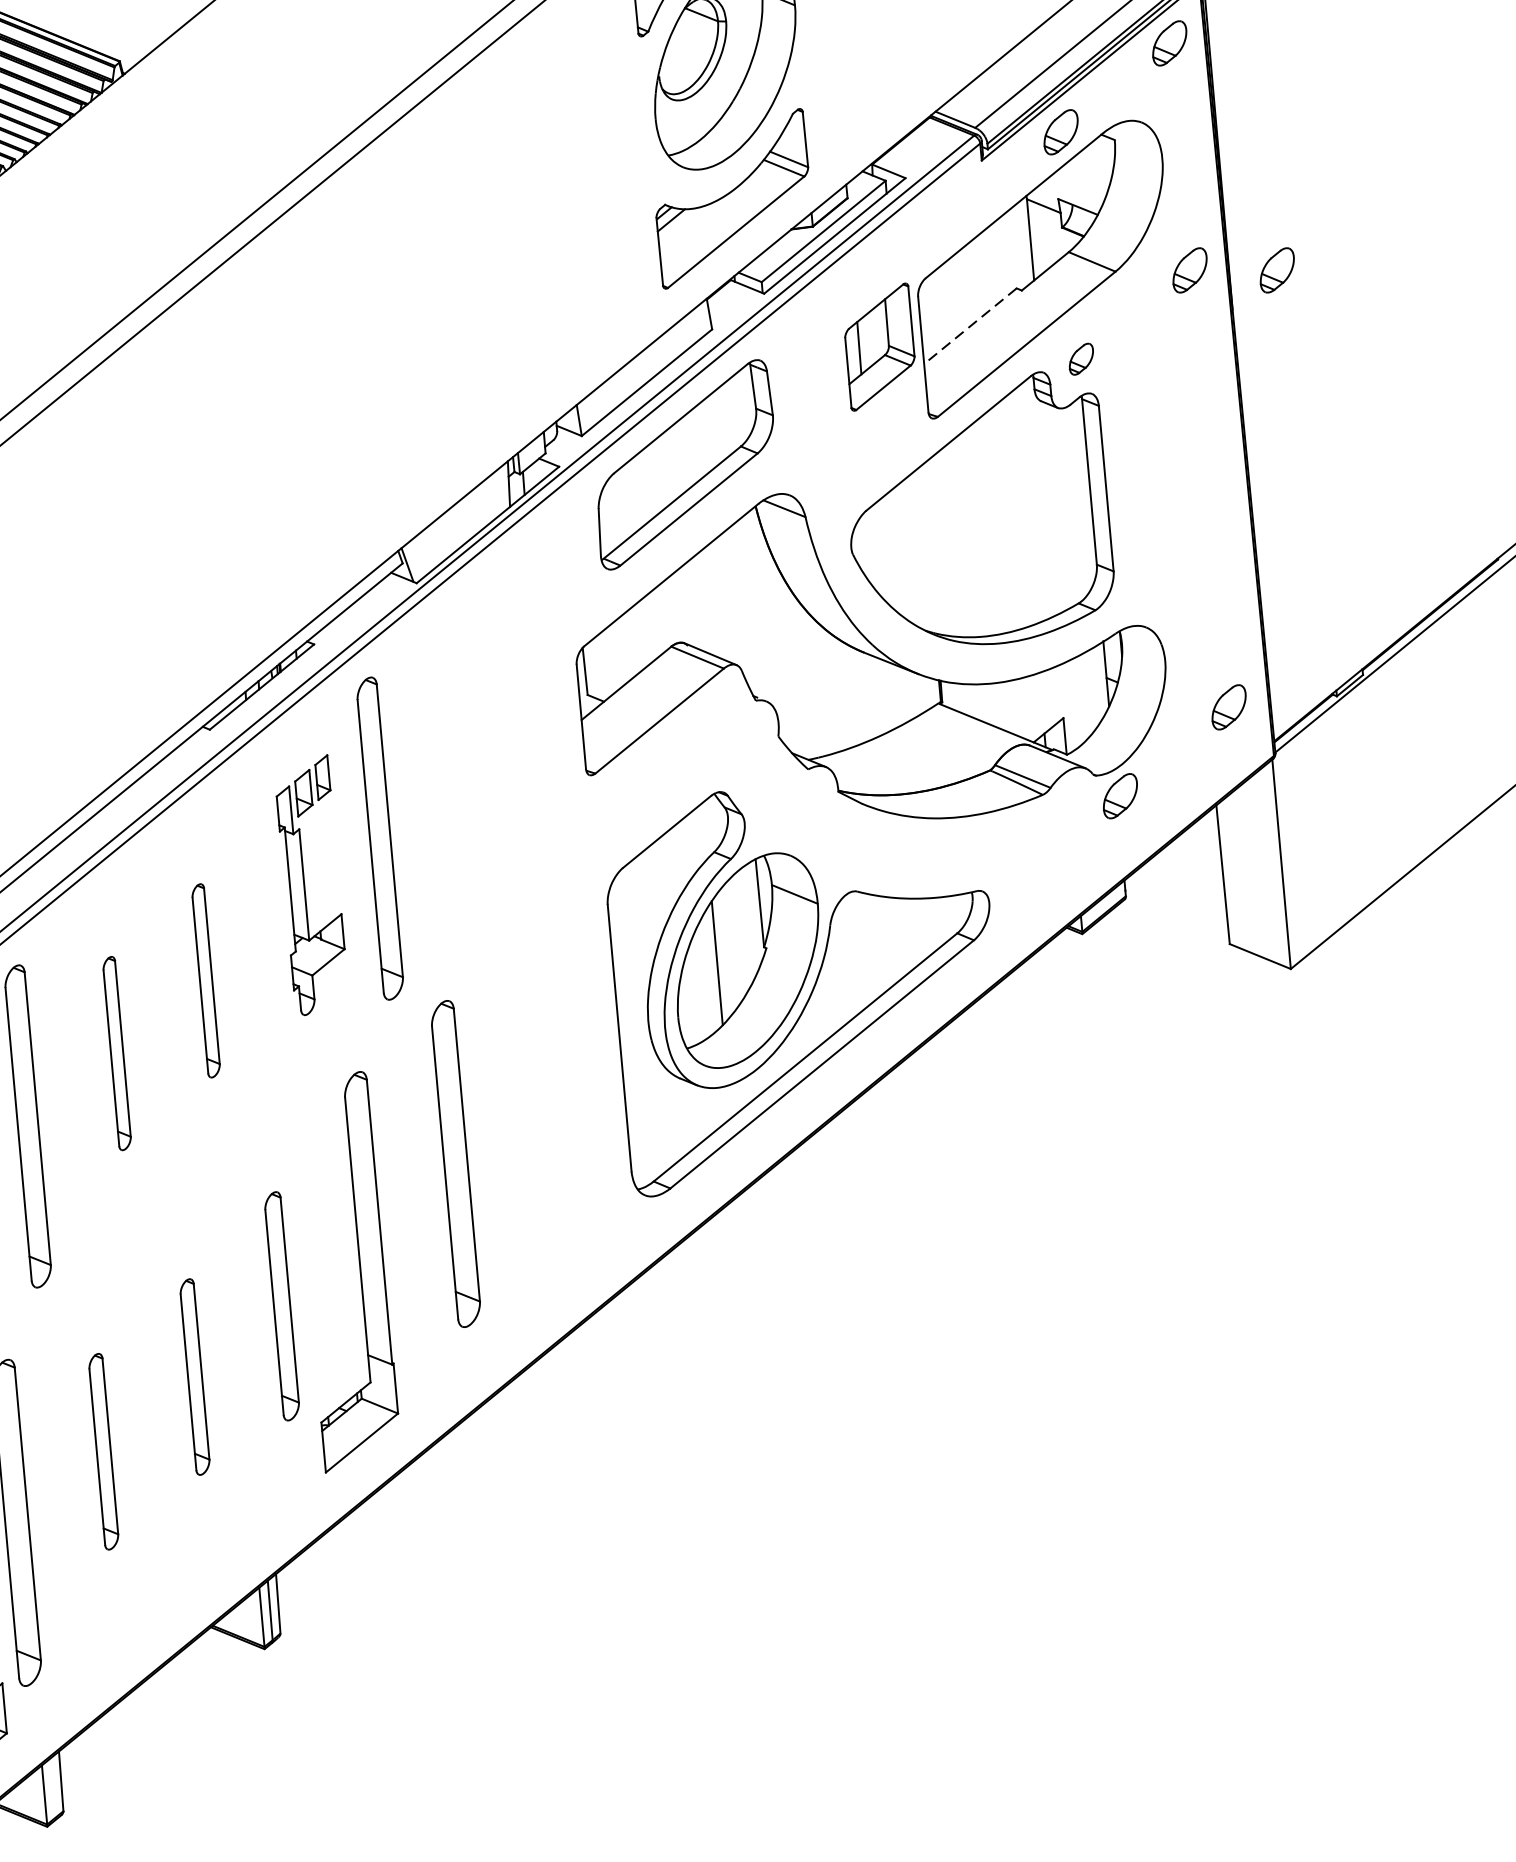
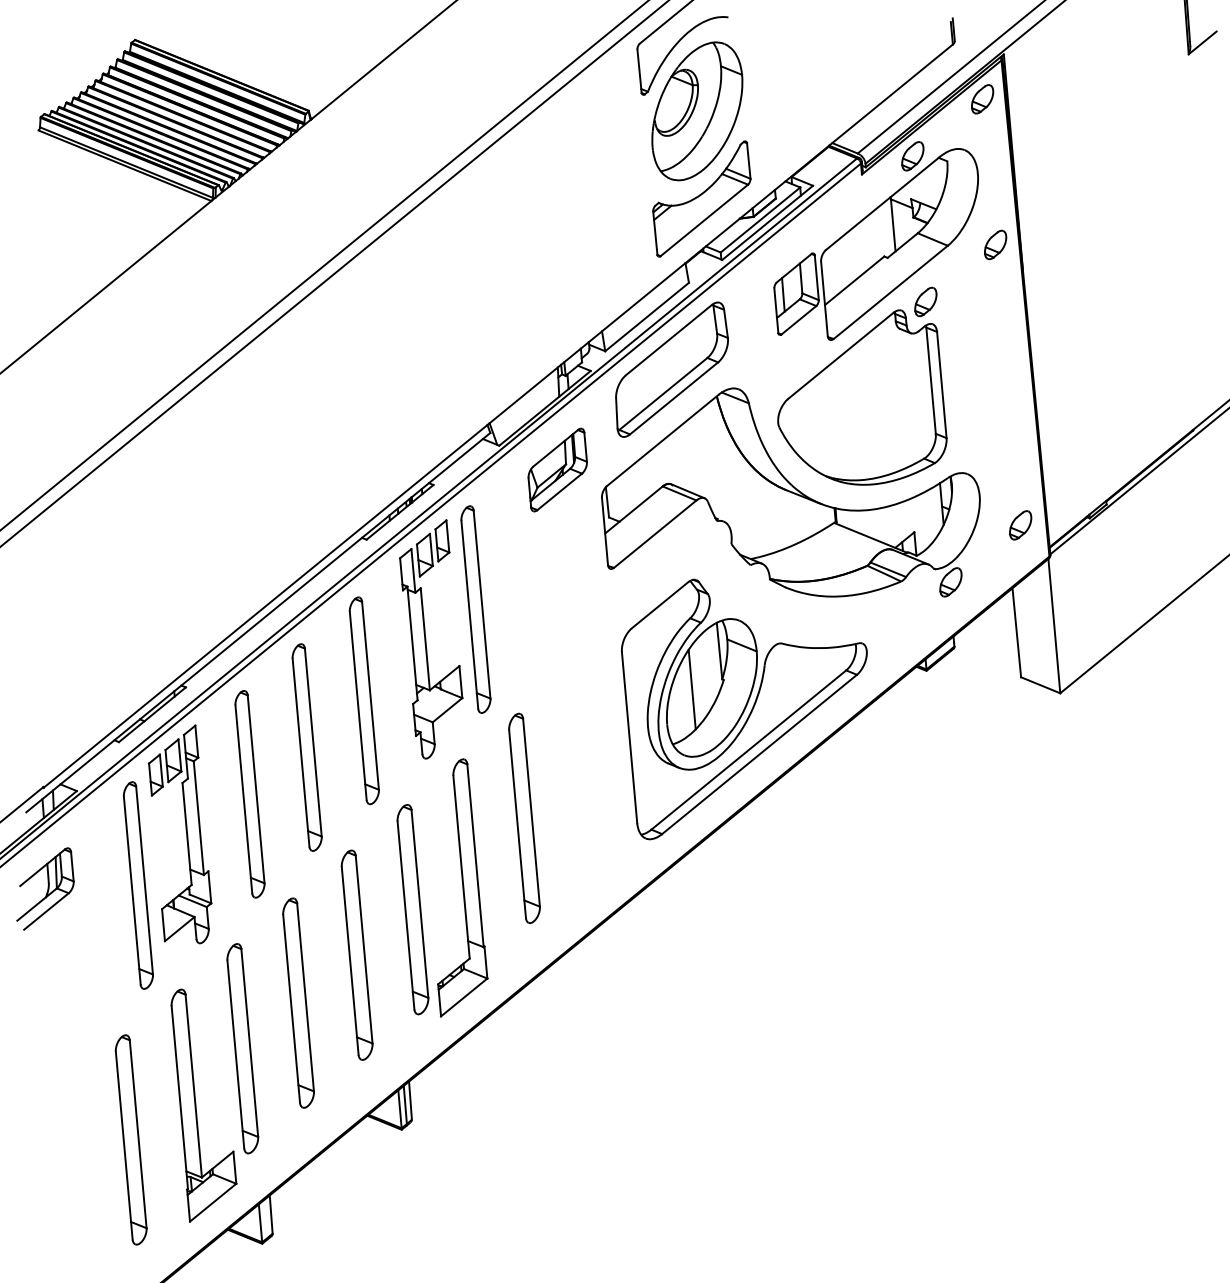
part: (1277, 269) -> (1051, 244), removed
line: (970, 327) -> (854, 281), dashed -> solid
part: (1080, 358) -> (925, 301), size x1.43
part: (507, 620) -> (557, 469), added
part: (311, 885) -> (431, 639), size x1.43
part: (205, 980) -> (363, 700), size x1.67
part: (116, 1053) -> (306, 747), size x1.67
part: (281, 1305) -> (412, 909), size x1.43
part: (194, 1376) -> (356, 954), size x1.67
part: (103, 1450) -> (298, 1002), size x1.67

